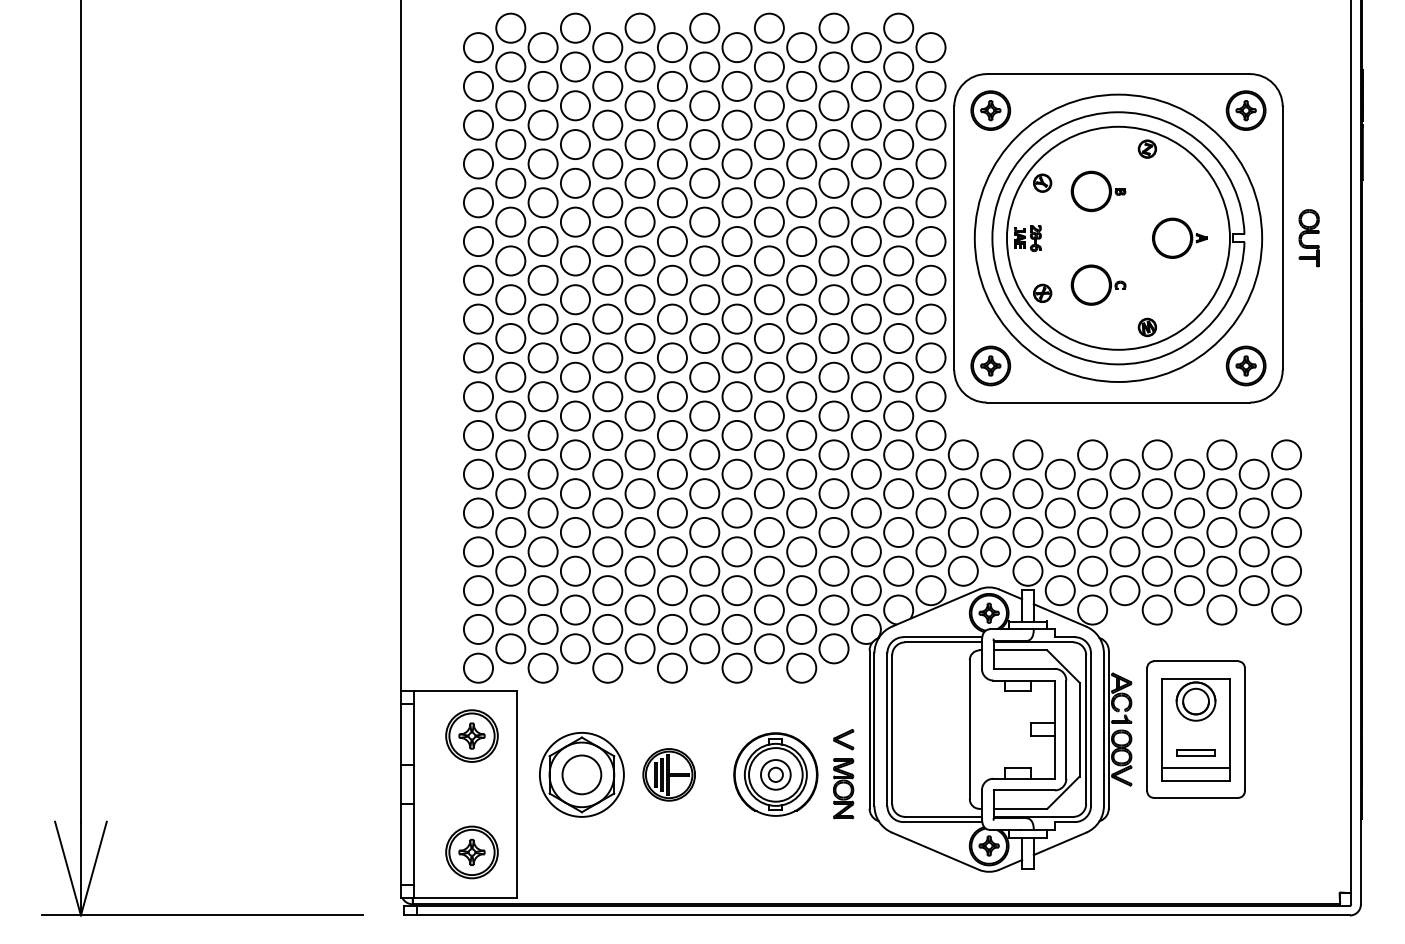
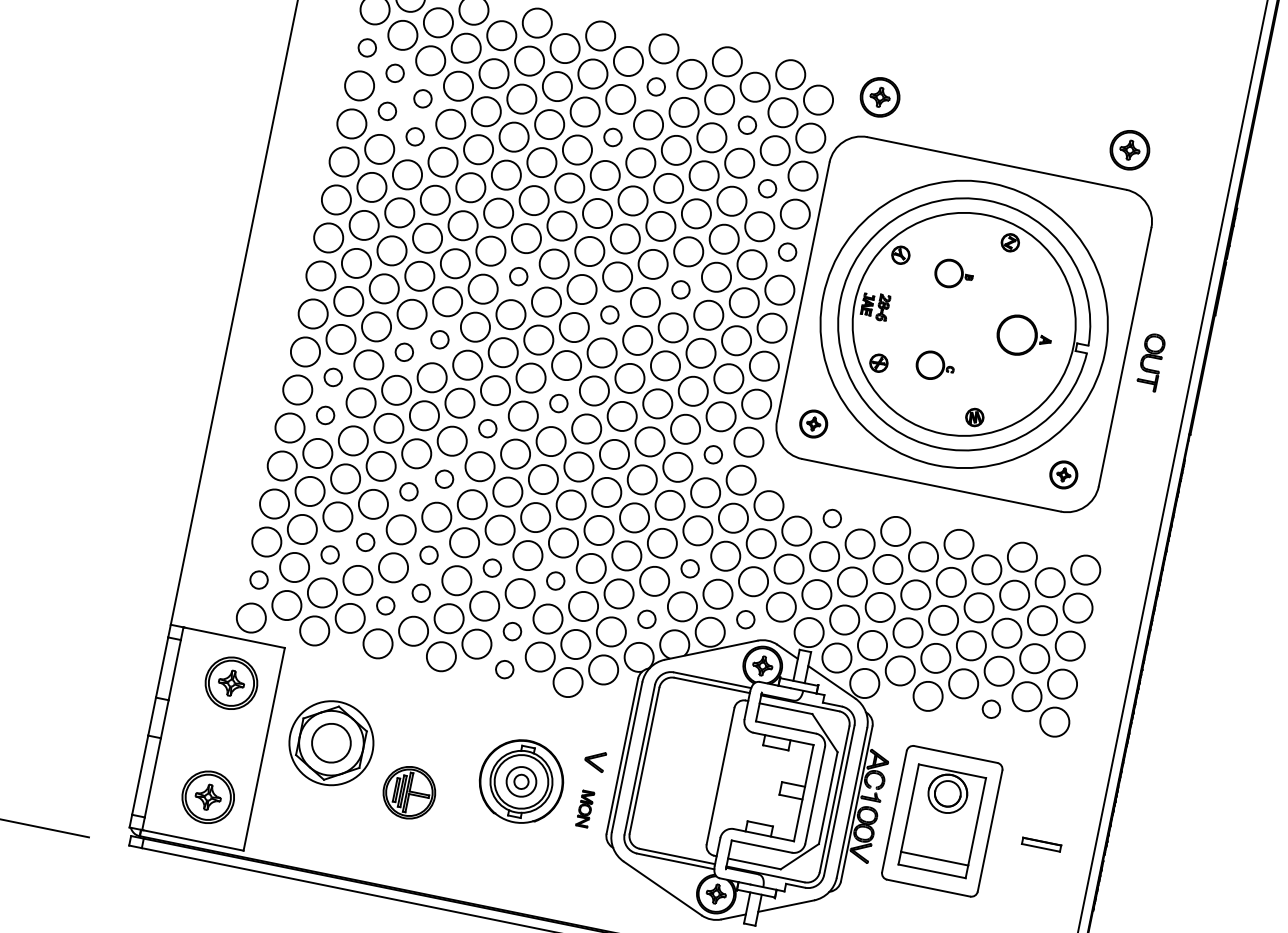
circle: (768, 66) -> (655, 86), size x0.6
circle: (478, 85) -> (367, 47), size x0.6
circle: (865, 85) -> (746, 124), size x0.6
circle: (510, 105) -> (394, 73), size x0.6
part: (990, 110) -> (879, 97), moved
part: (1245, 110) -> (1129, 149), moved
circle: (542, 124) -> (422, 98), size x0.6
circle: (736, 124) -> (612, 136), size x0.6
circle: (510, 144) -> (387, 111), size x0.6
circle: (898, 144) -> (767, 188), size x0.6
circle: (542, 163) -> (414, 136), size x0.6
part: (1098, 191) -> (953, 274), size x0.7
circle: (930, 202) -> (787, 251), size x0.6
circle: (833, 260) -> (680, 289), size x0.6
circle: (671, 279) -> (517, 275), size x0.6
part: (1098, 284) -> (935, 365), size x0.7
circle: (768, 299) -> (609, 314), size x0.6
circle: (607, 357) -> (439, 339), size x0.6
part: (990, 365) -> (813, 423), size x0.7
part: (1245, 365) -> (1063, 474), size x0.7
circle: (575, 376) -> (404, 351), size x0.6
circle: (736, 396) -> (558, 403), size x0.6
circle: (510, 415) -> (333, 376), size x0.6
circle: (898, 415) -> (713, 454), size x0.6
circle: (671, 435) -> (486, 428), size x0.6
circle: (510, 454) -> (325, 415), size x0.6
circle: (1027, 454) -> (831, 518), size x0.6
circle: (639, 493) -> (443, 478), size x0.6
circle: (607, 512) -> (408, 491), size x0.6
circle: (898, 532) -> (689, 568), size x0.6
circle: (575, 570) -> (365, 541), size x0.6
circle: (639, 570) -> (428, 554), size x0.6
circle: (704, 570) -> (492, 567), size x0.6
circle: (768, 570) -> (555, 580), size x0.6
circle: (962, 570) -> (745, 618), size x0.6
circle: (542, 590) -> (329, 554), size x0.6
circle: (865, 590) -> (646, 619), size x0.6
circle: (639, 609) -> (420, 592), size x0.6
circle: (1221, 609) -> (991, 708), size x0.6
circle: (478, 628) -> (259, 579), size x0.6
circle: (607, 628) -> (385, 604), size x0.6
circle: (736, 628) -> (512, 630), size x0.6
circle: (736, 667) -> (504, 668), size x0.6
part: (1195, 752) -> (1041, 844), moved
part: (668, 774) -> (408, 792), moved
part: (843, 788) -> (585, 808), size x0.6

